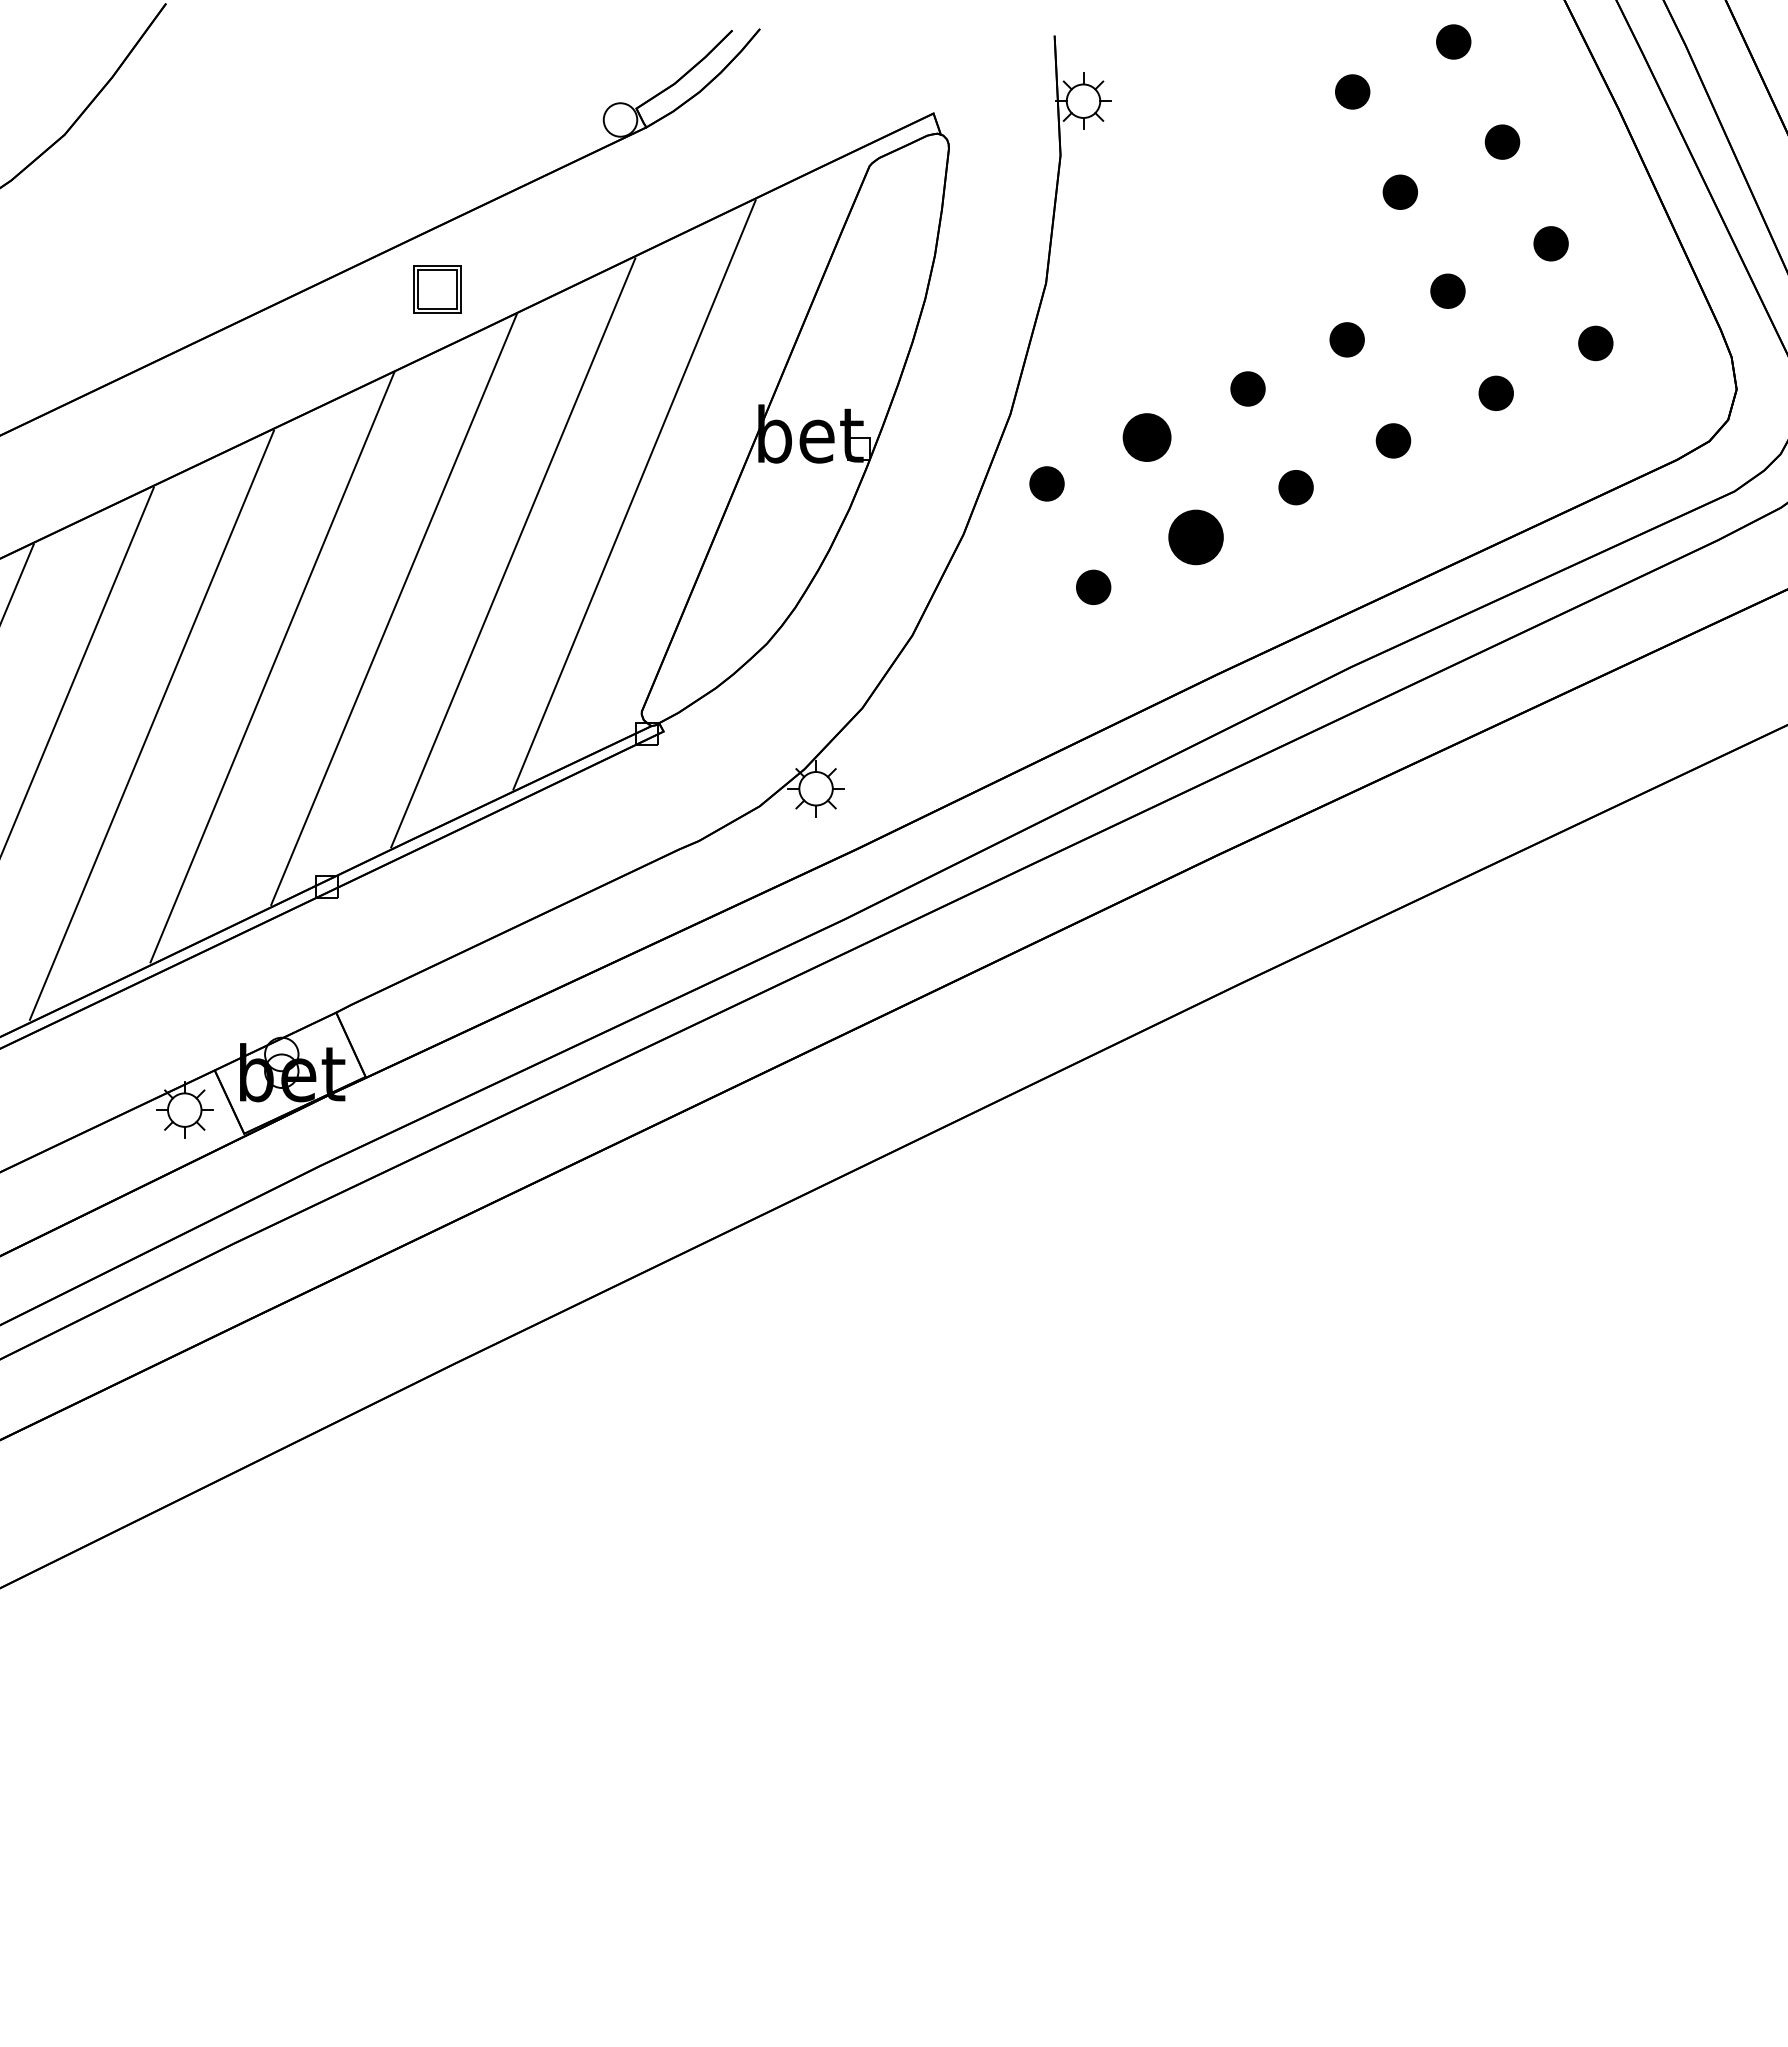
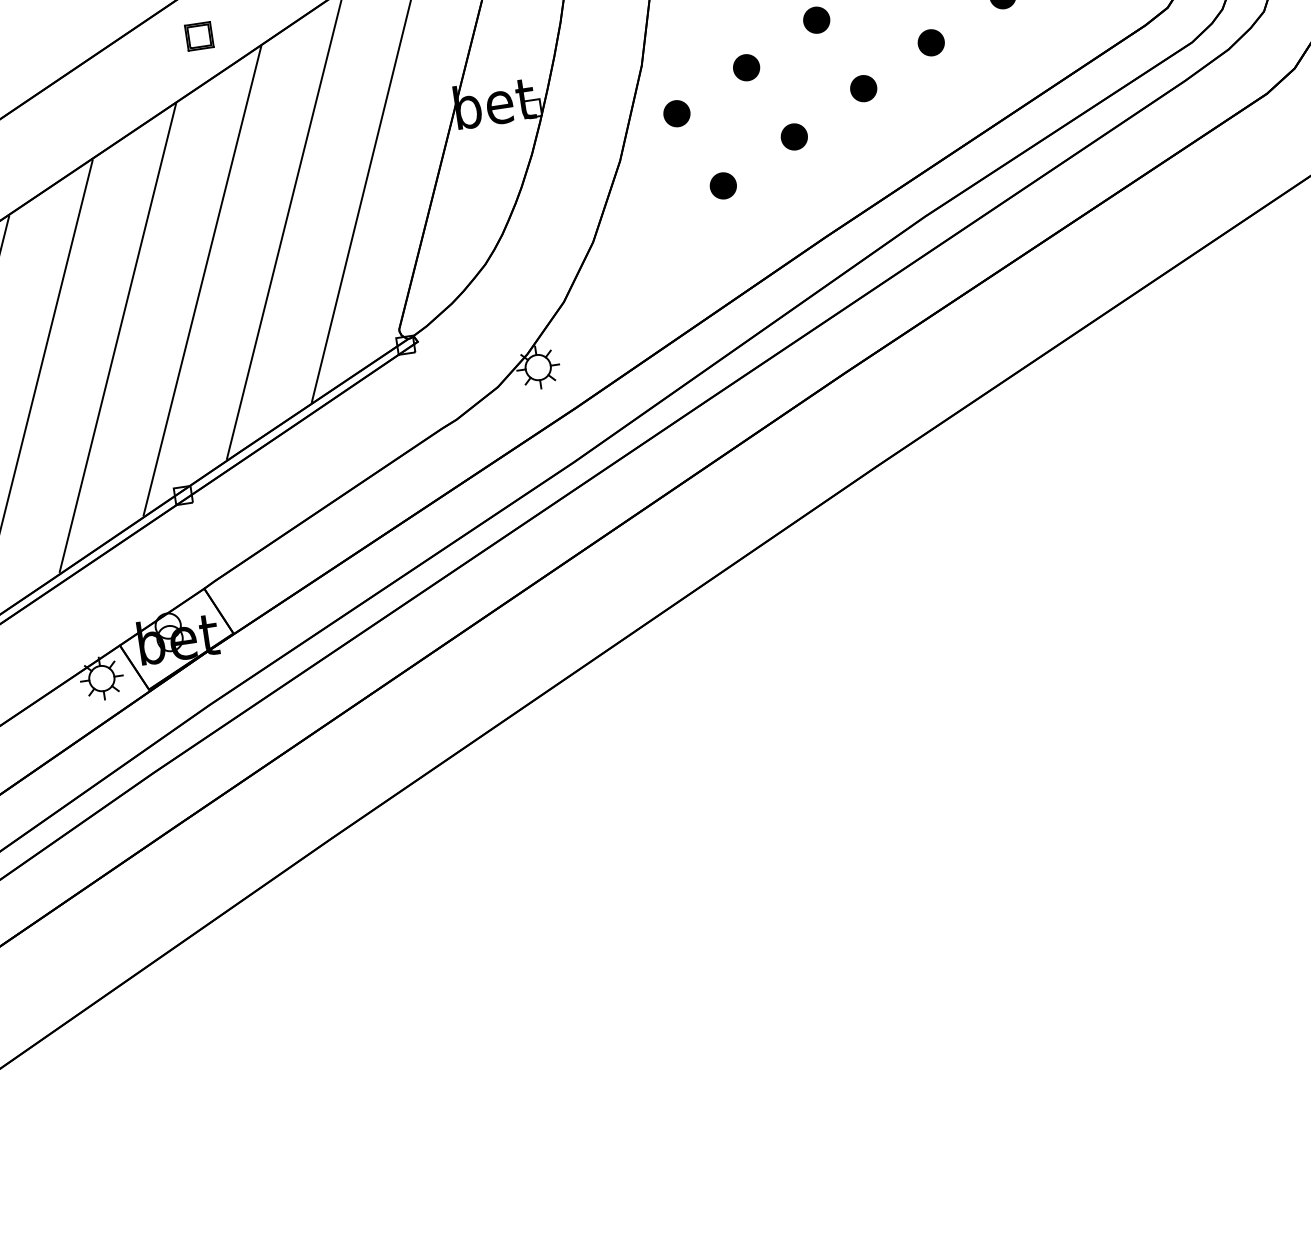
part: (437, 289) -> (199, 36), size x0.71
part: (1146, 436) -> (746, 67), size x0.71
part: (1195, 536) -> (793, 136), size x0.62

